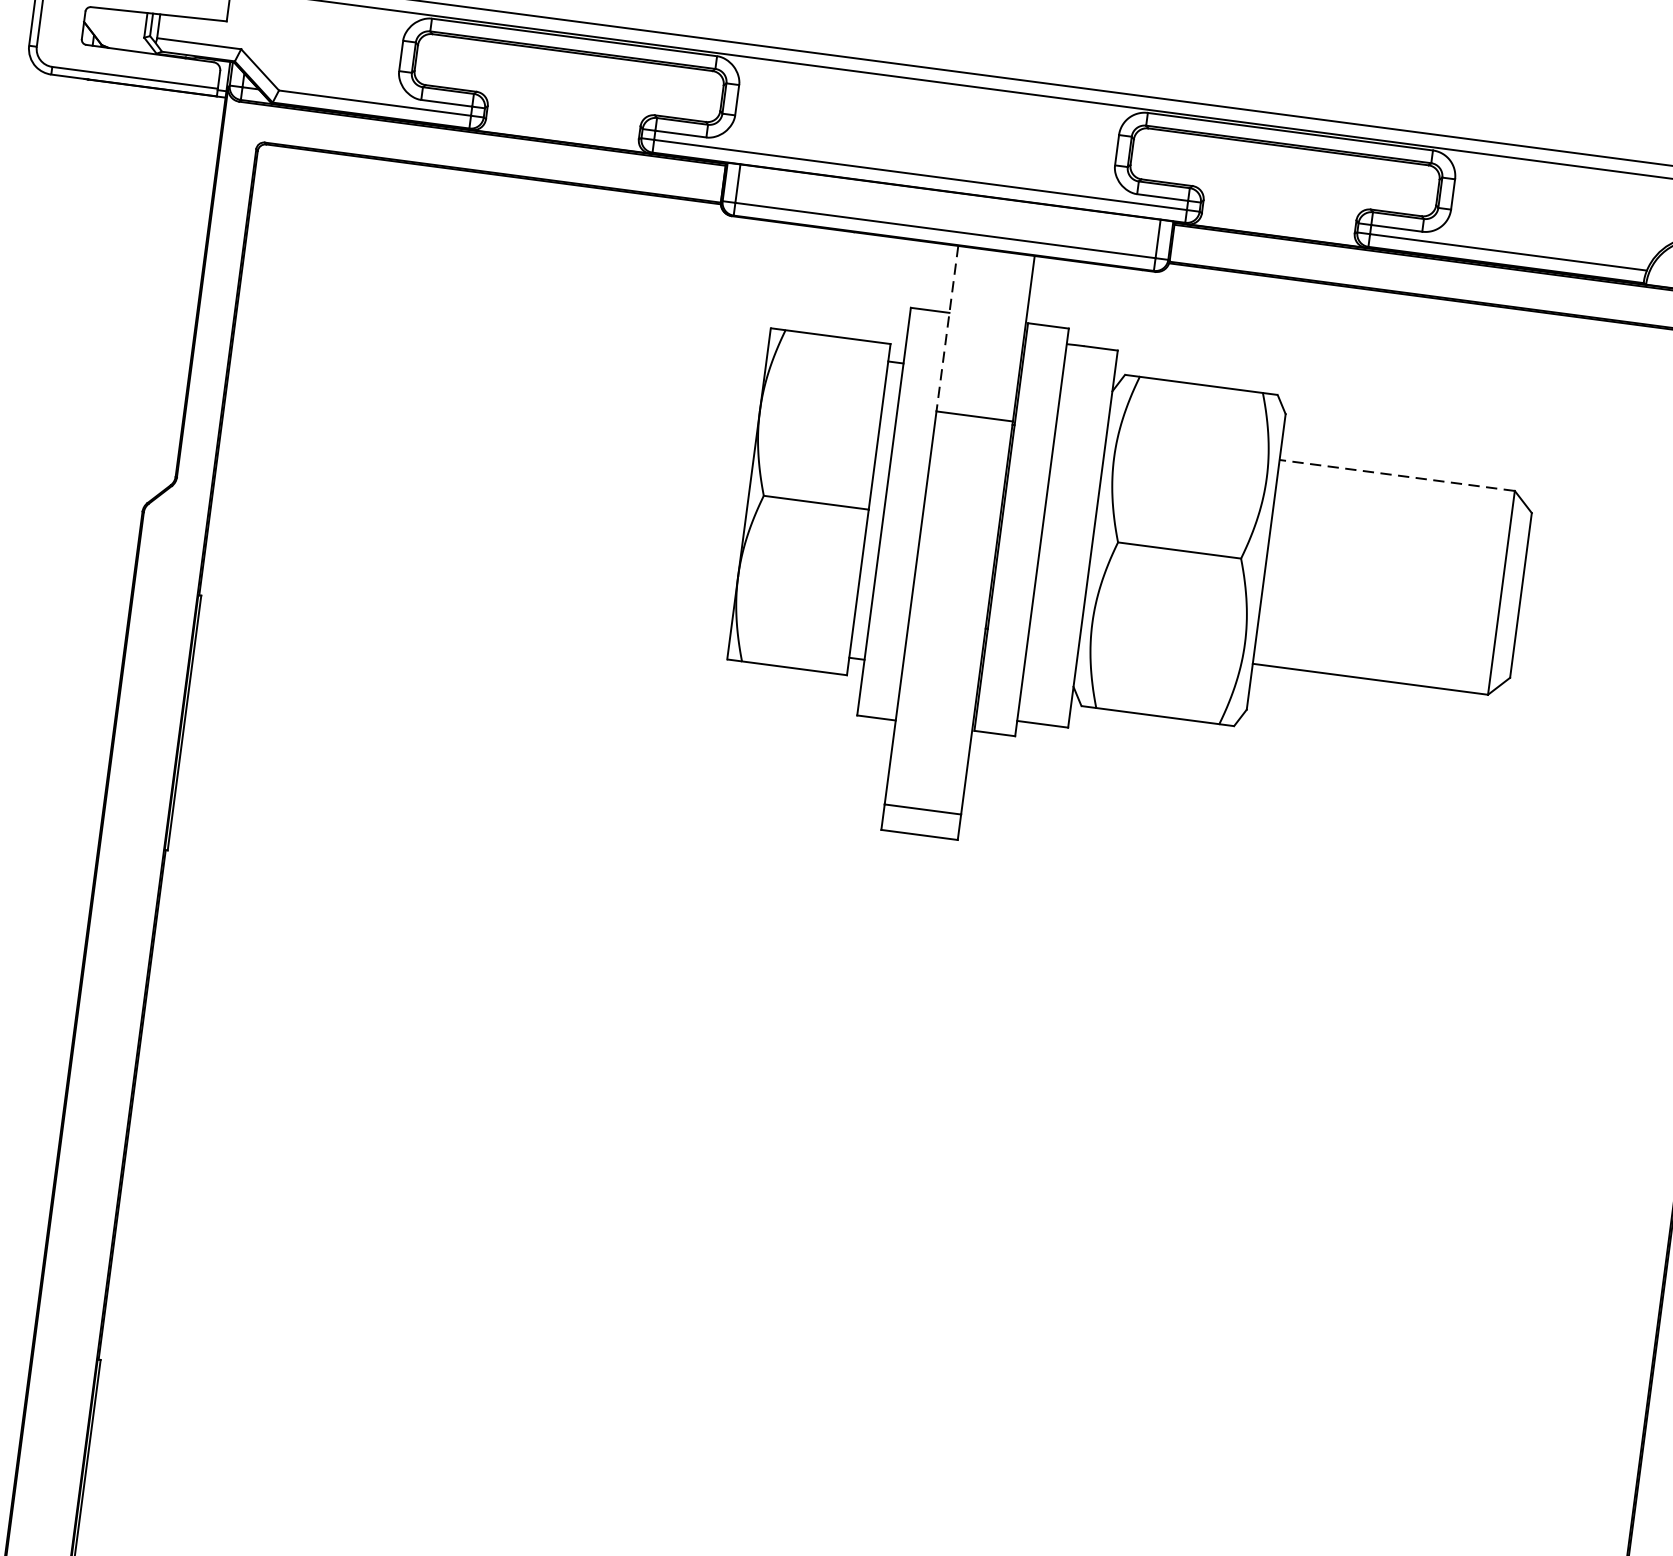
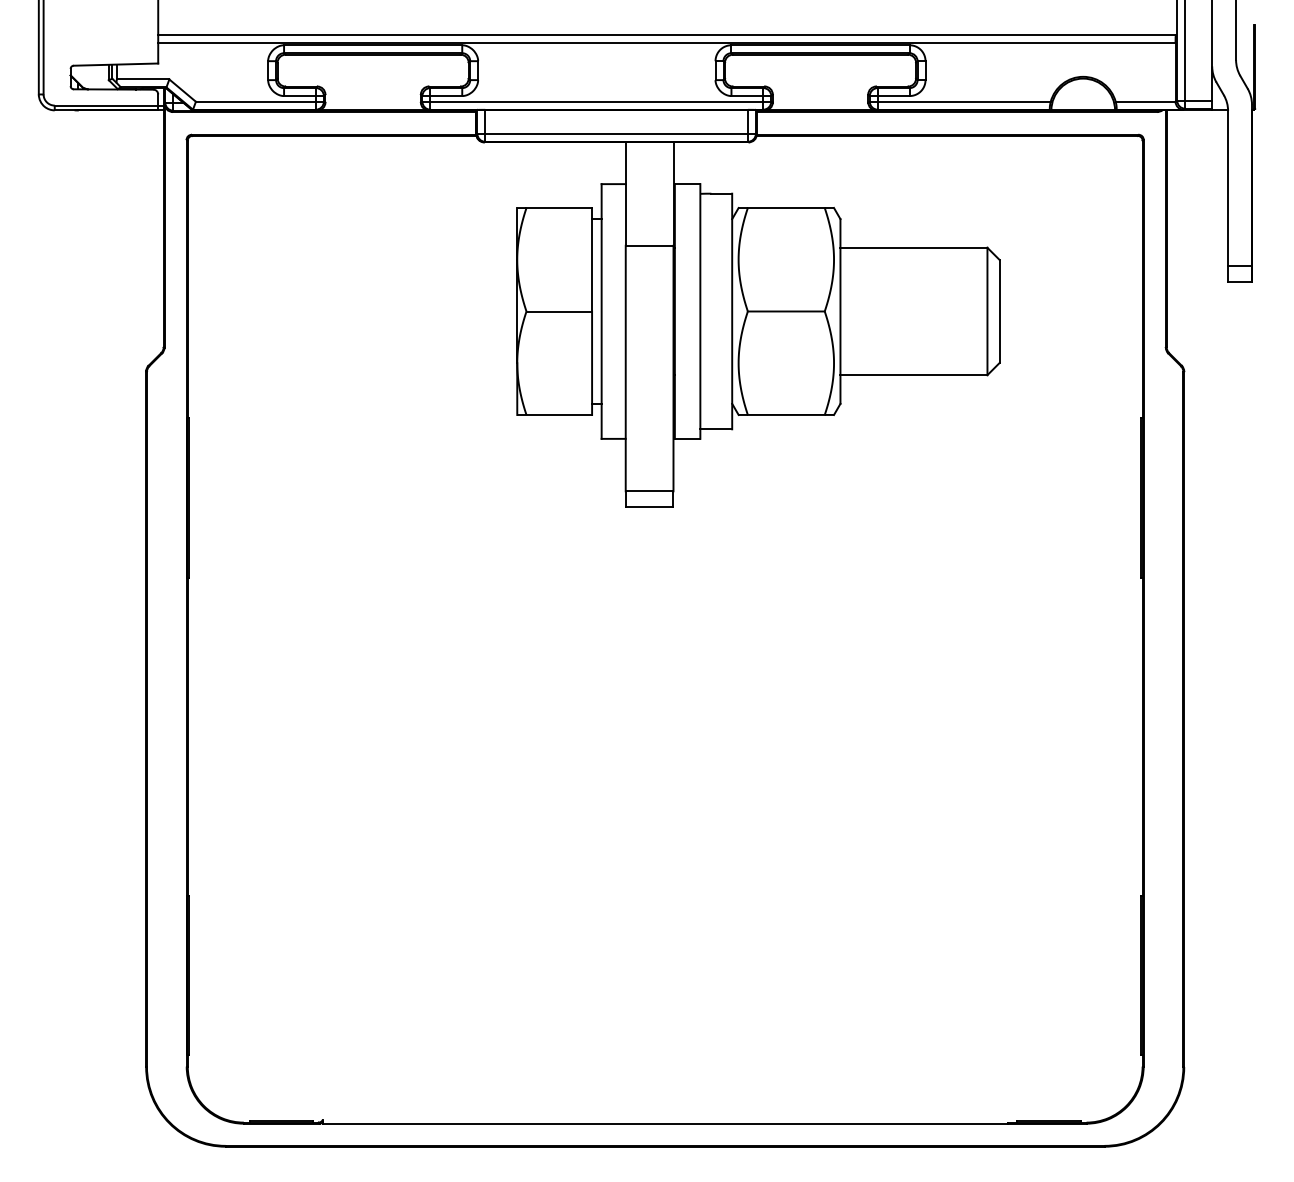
line: (946, 329) -> (625, 194), dashed -> solid
line: (1396, 474) -> (913, 247), dashed -> solid

